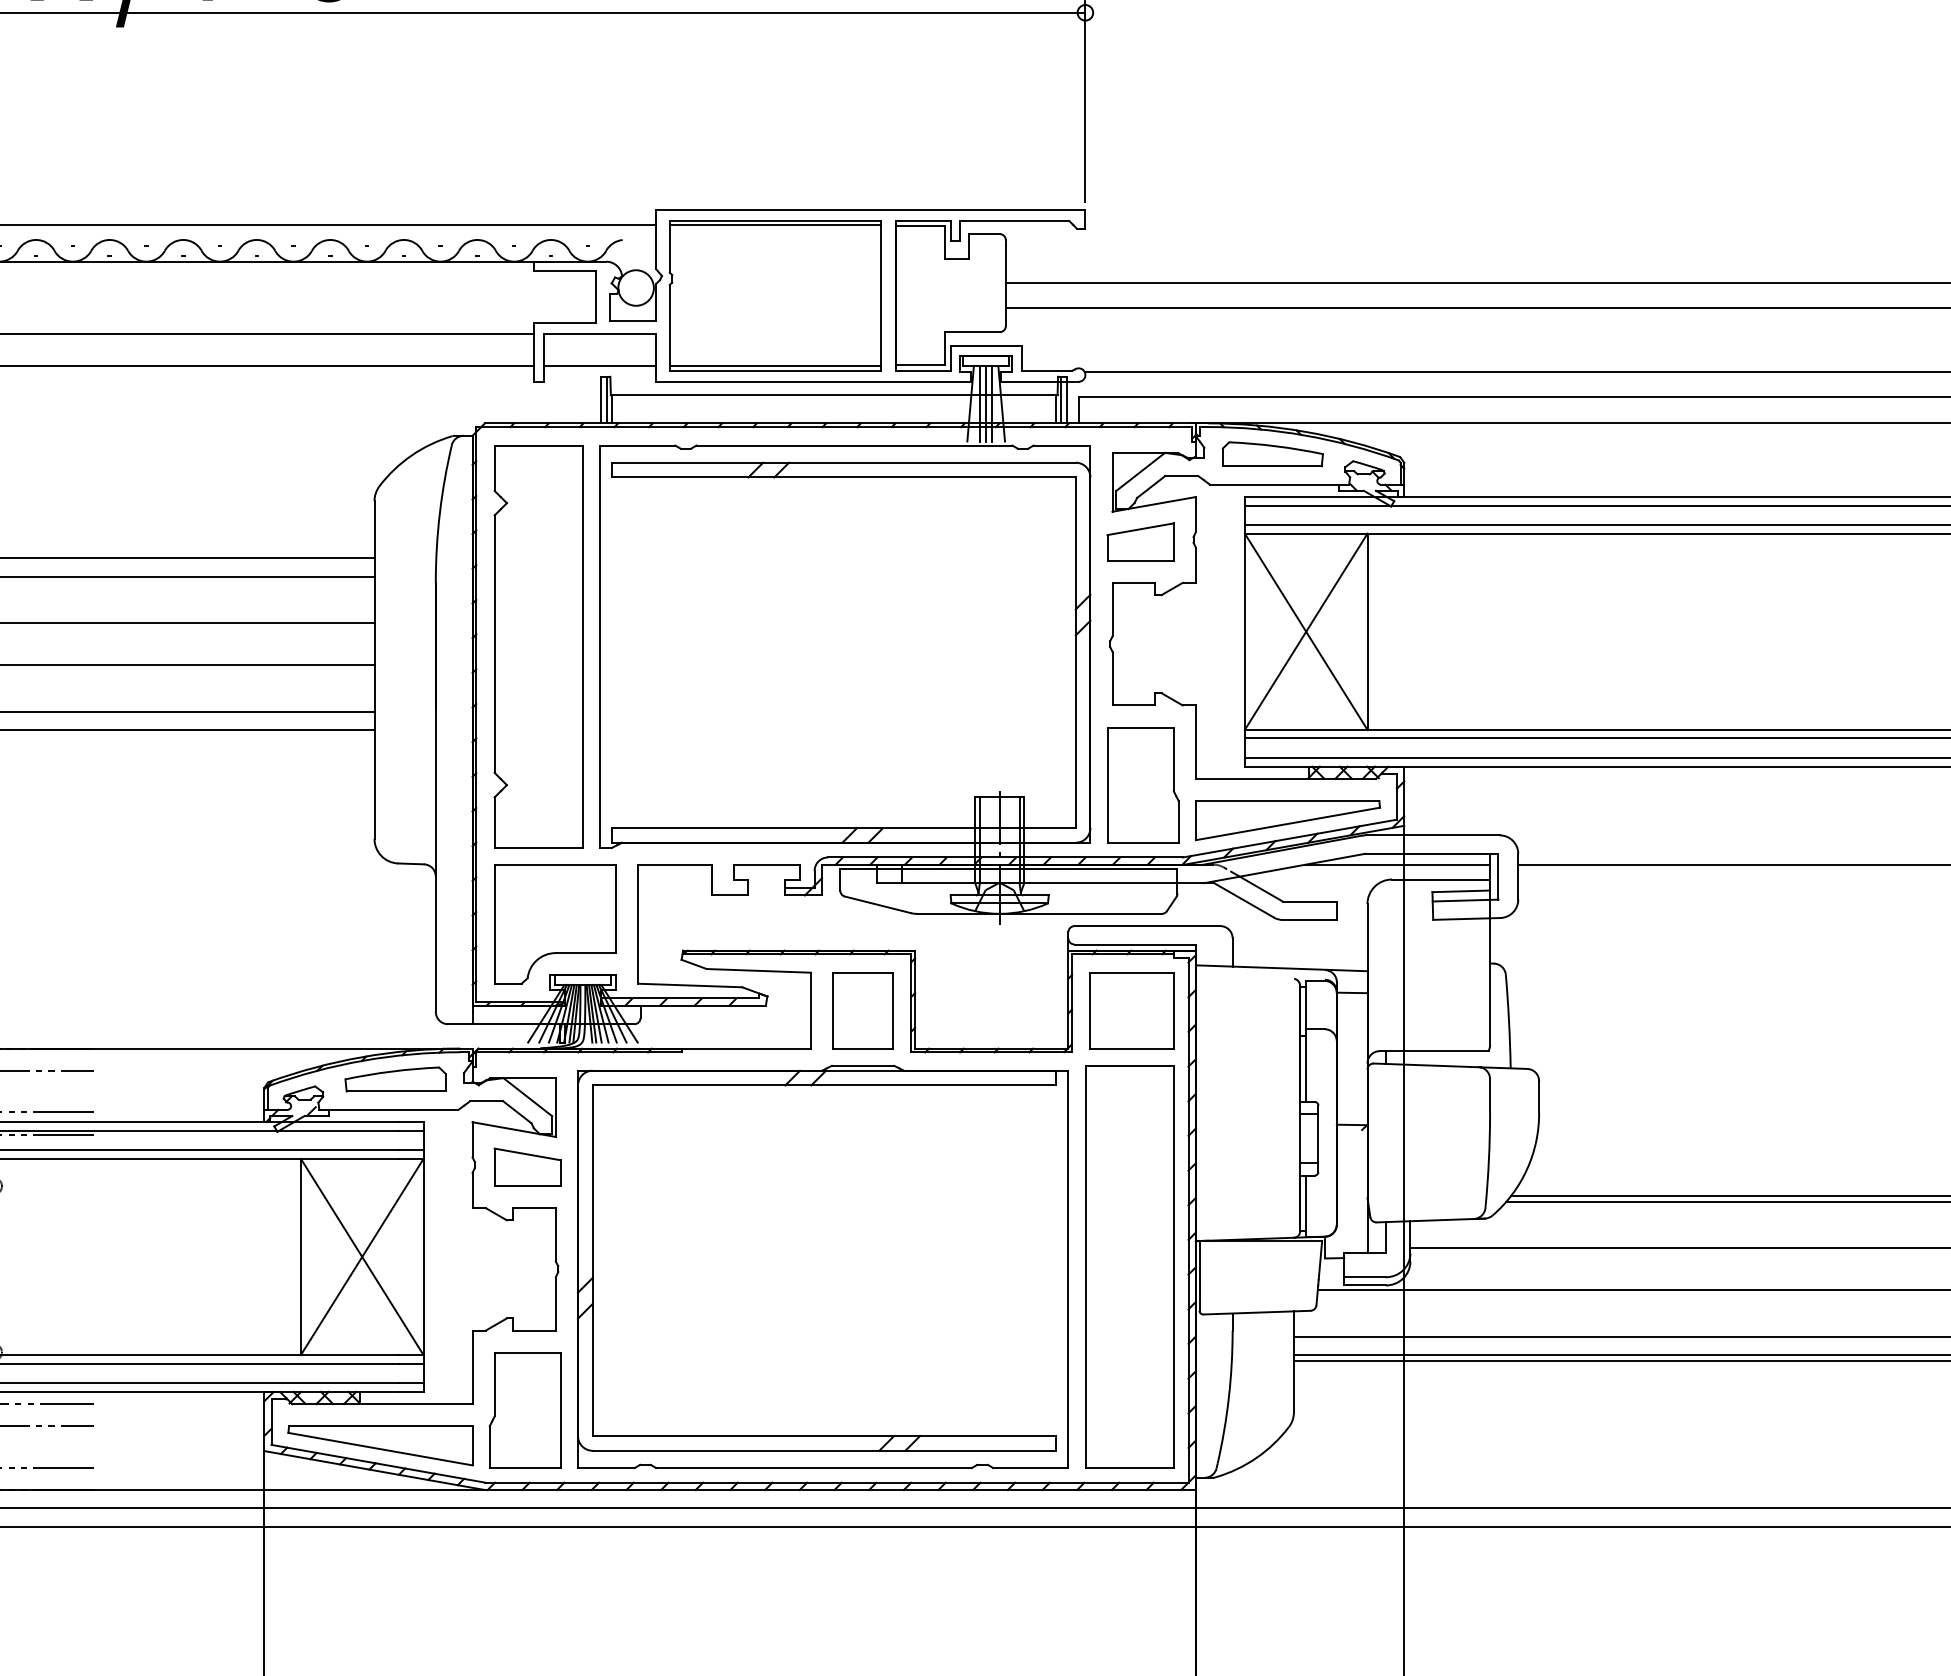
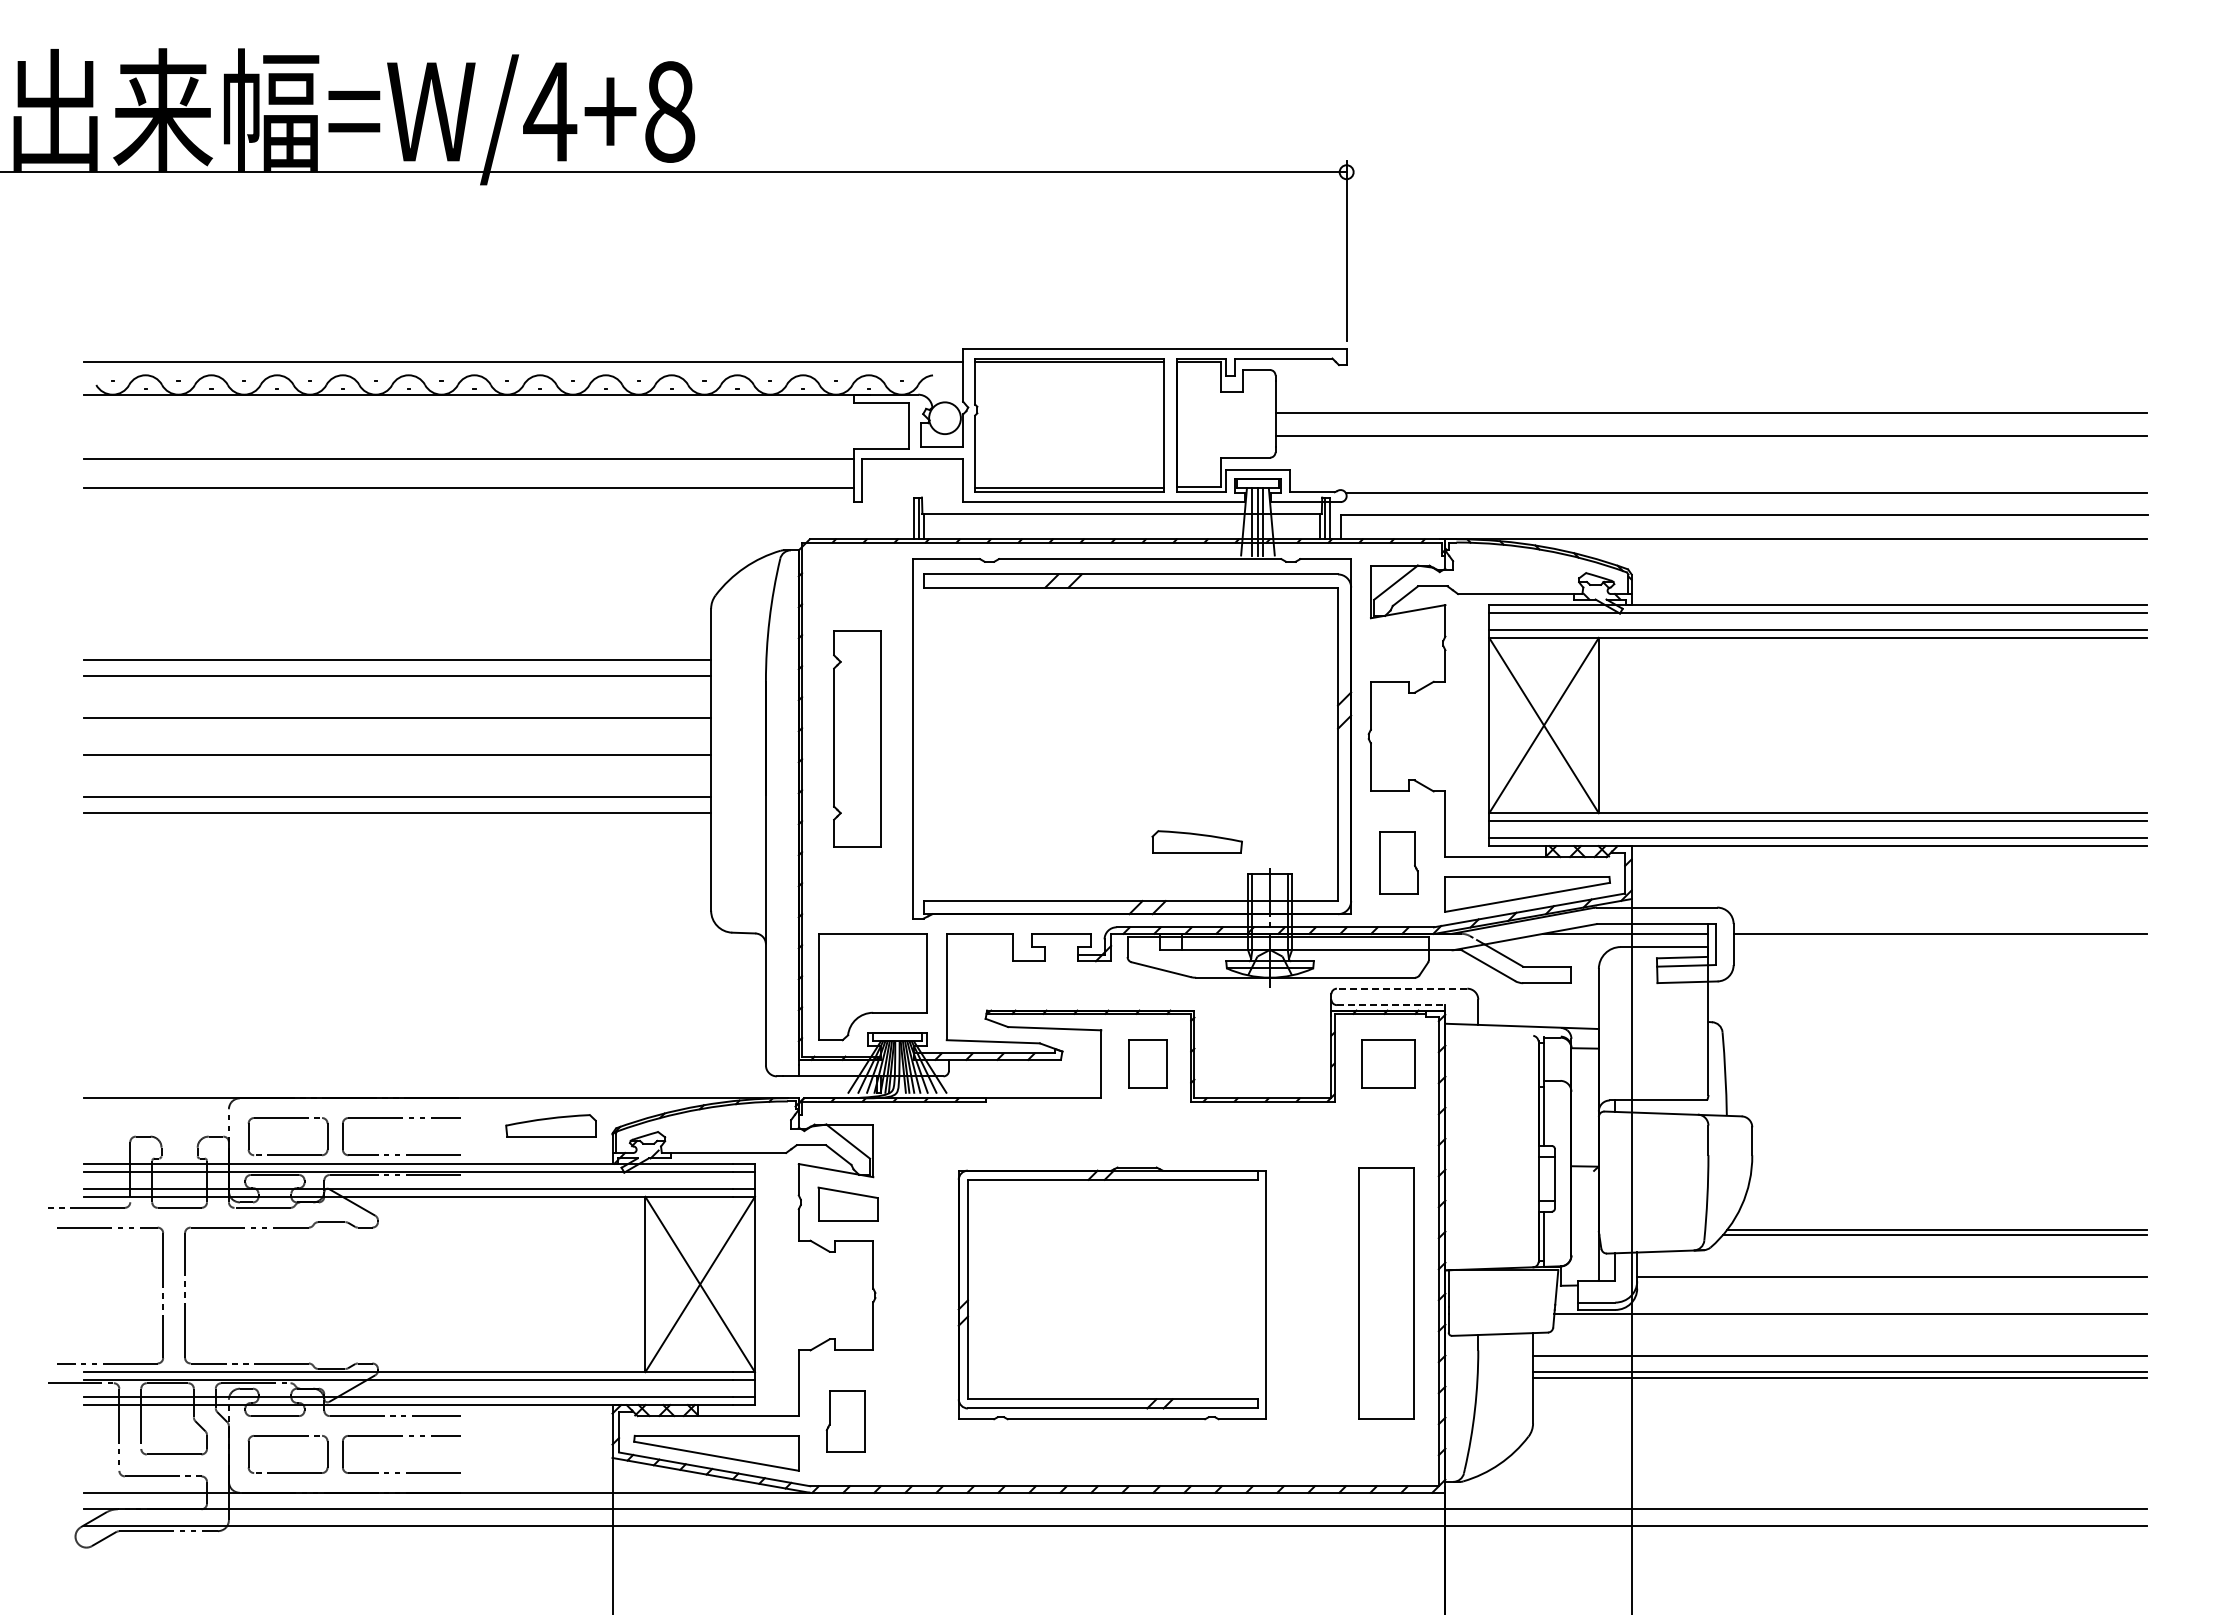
line: (599, 365) -> (912, 487), removed
part: (1272, 453) -> (1196, 841), moved
part: (1140, 541) -> (1395, 644), removed
part: (538, 646) -> (857, 738), size x0.6
part: (1143, 784) -> (1398, 862), size x0.6
line: (1146, 925) -> (1401, 988), solid -> dashed
line: (1135, 944) -> (1391, 1005), solid -> dashed
part: (862, 1009) -> (1147, 1063), size x0.7
part: (1132, 1009) -> (1388, 1063), size x0.7
part: (395, 1079) -> (550, 1125), moved
part: (822, 1267) -> (1111, 1293), size x0.7
part: (1129, 1267) -> (1386, 1293), size x0.7
part: (524, 1410) -> (845, 1421), size x0.6

